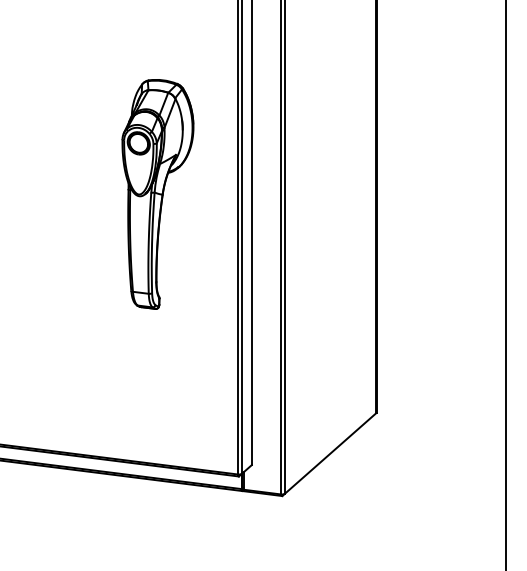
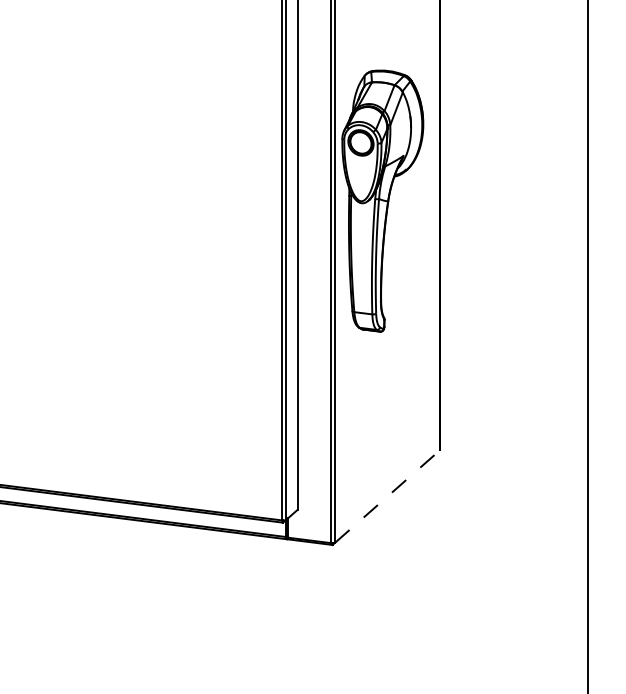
part: (157, 193) -> (382, 200), moved
line: (330, 453) -> (387, 496), solid -> dashed

